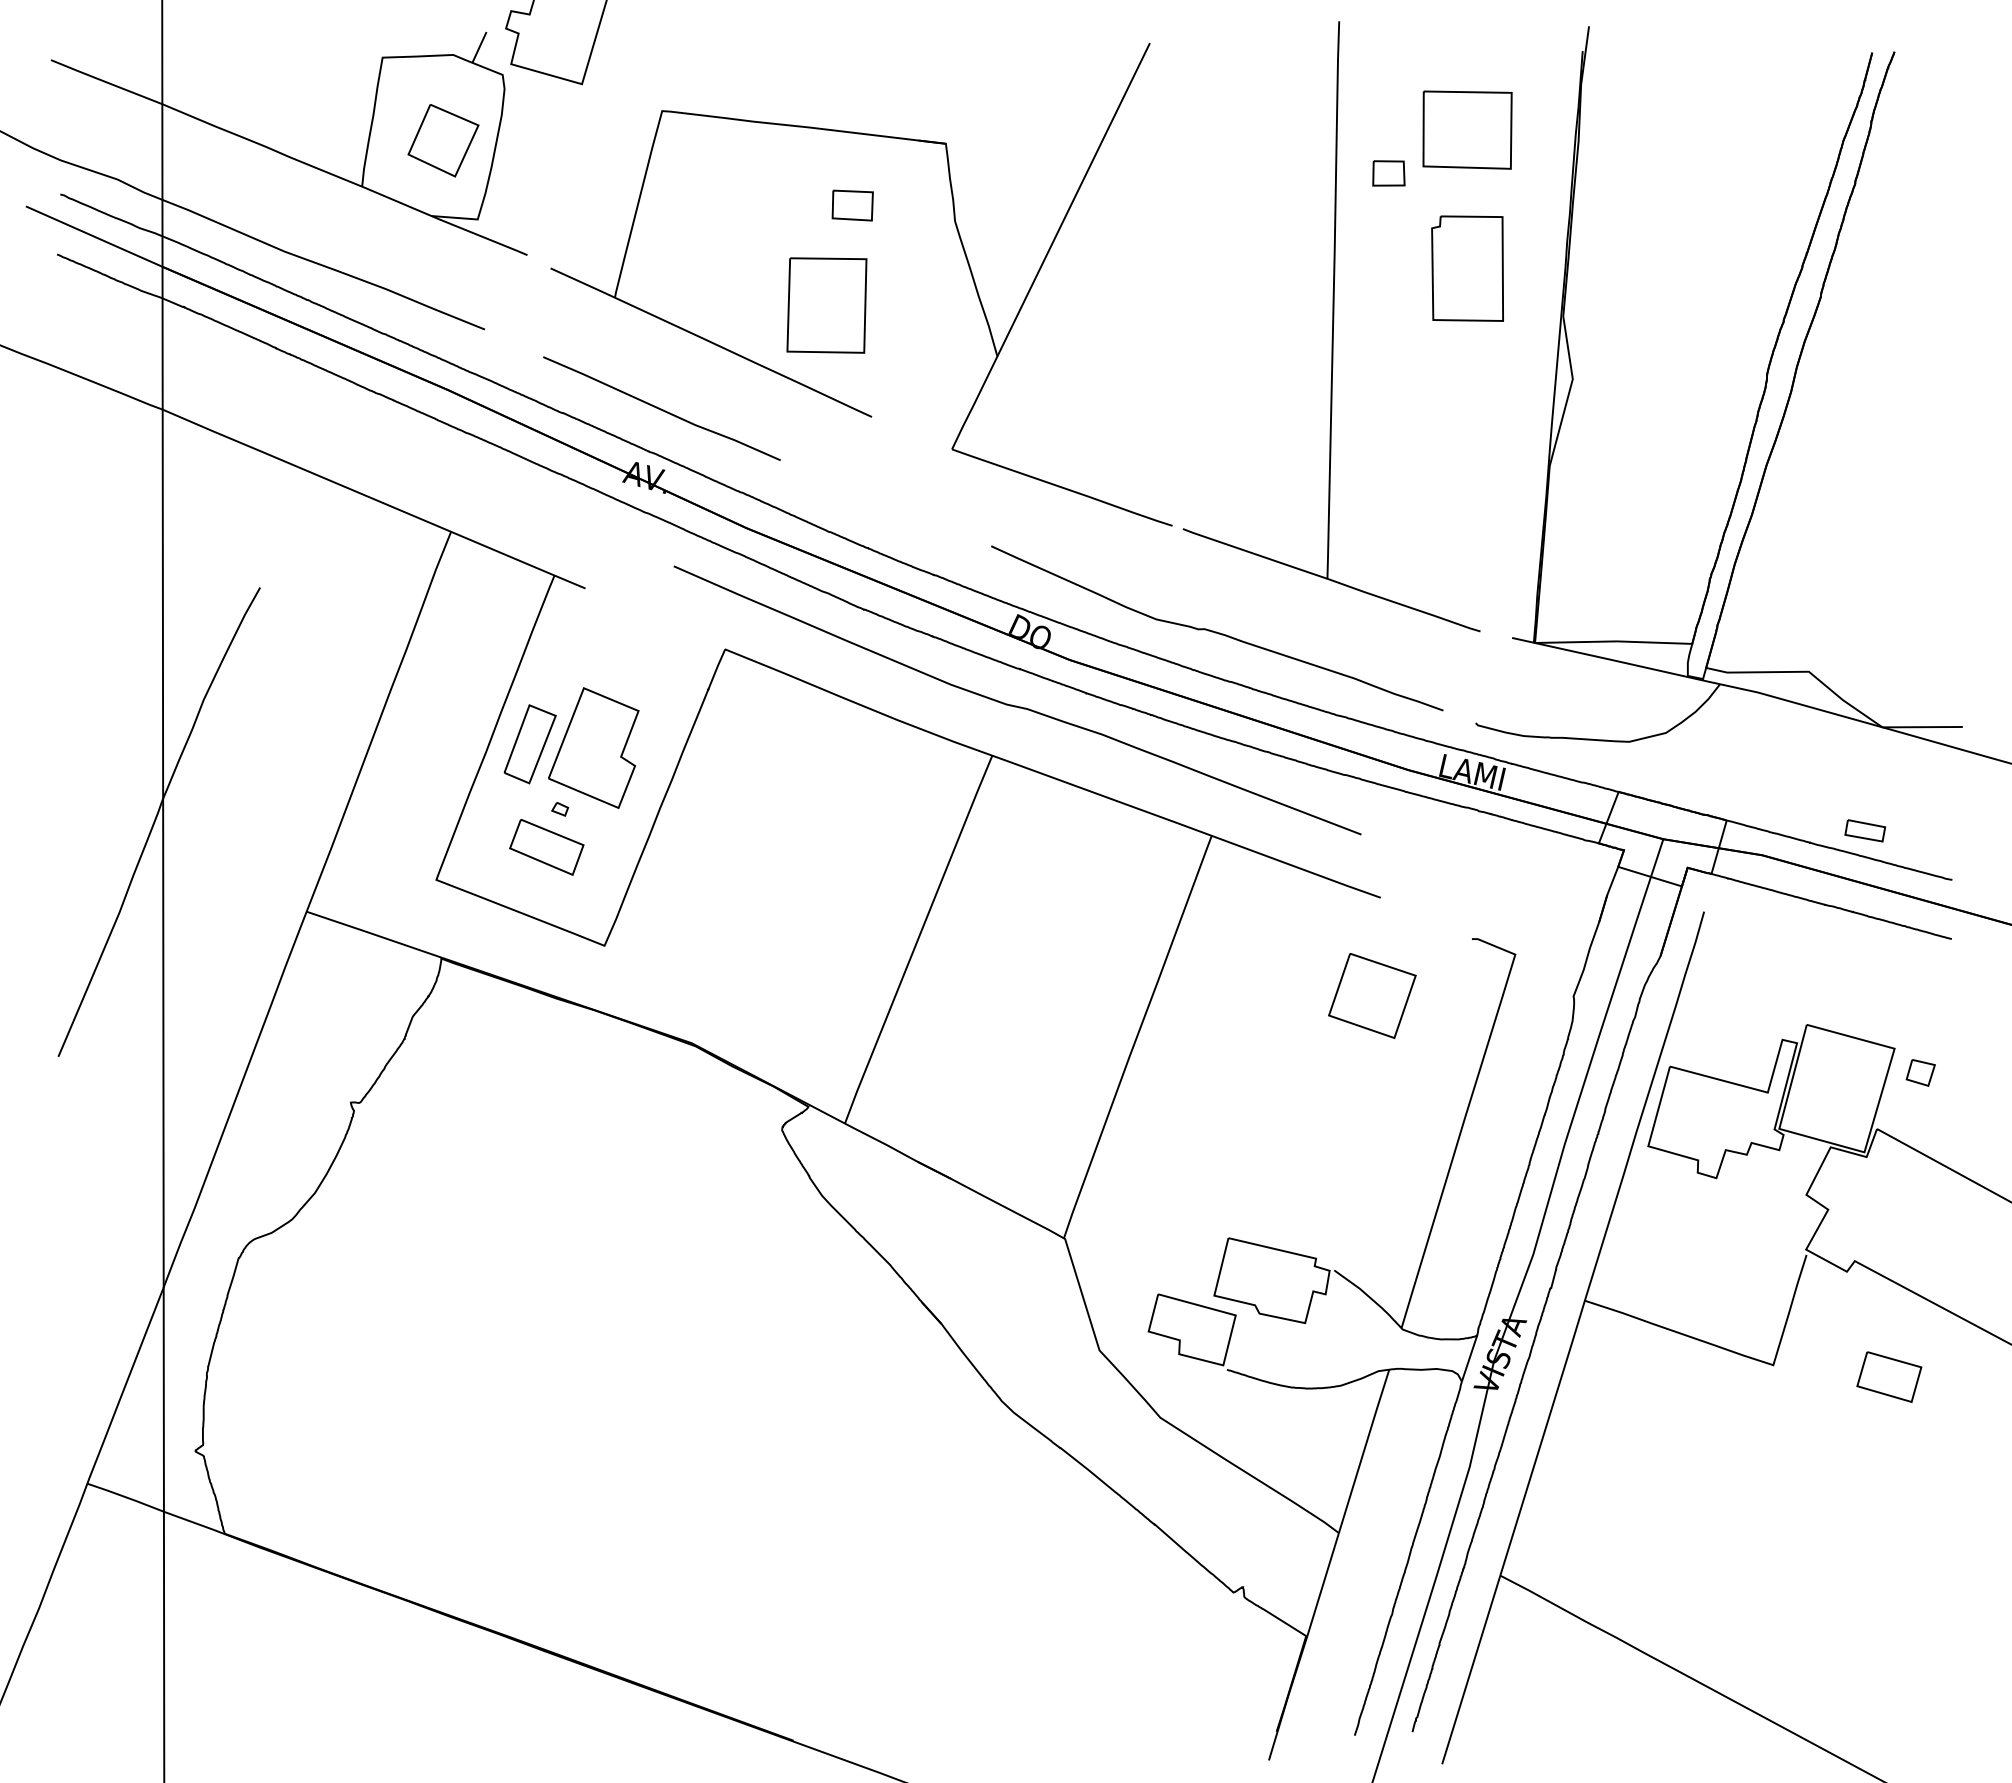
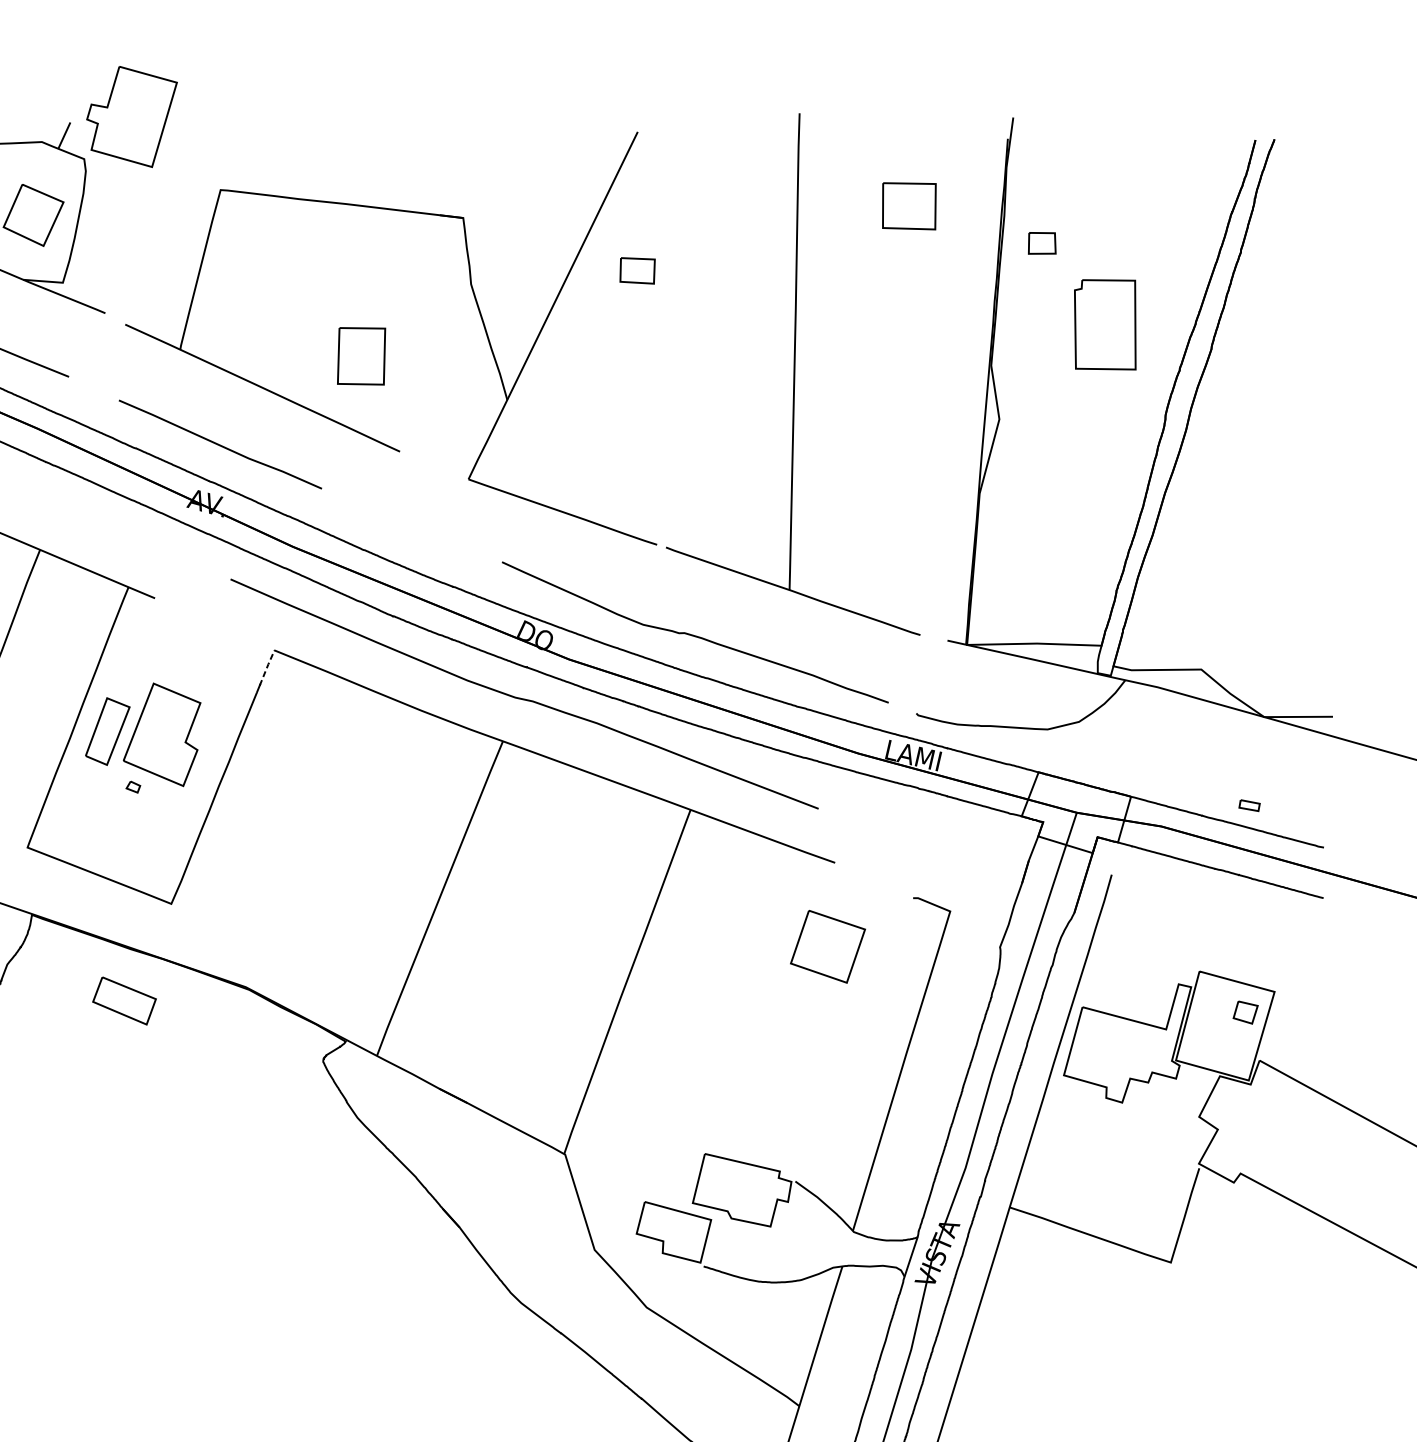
part: (1467, 129) -> (909, 205), size x0.7
part: (1388, 173) -> (1041, 243), moved
part: (852, 205) -> (637, 270), moved
part: (1467, 268) -> (1105, 324), moved
part: (826, 305) -> (361, 356), size x0.7
line: (716, 669) -> (267, 667), solid -> dashed
part: (1865, 830) -> (1249, 805), size x0.6
part: (546, 846) -> (124, 1000), moved
part: (1920, 1072) -> (1245, 1012), moved
part: (1889, 1376) -> (1270, 1272), removed

